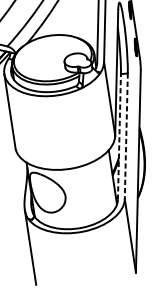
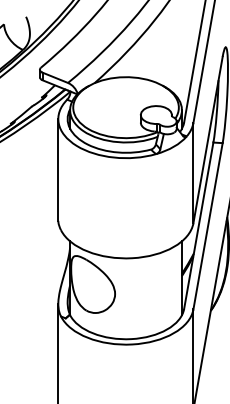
line: (119, 136) -> (198, 225), dashed -> solid
line: (125, 136) -> (207, 226), dashed -> solid

